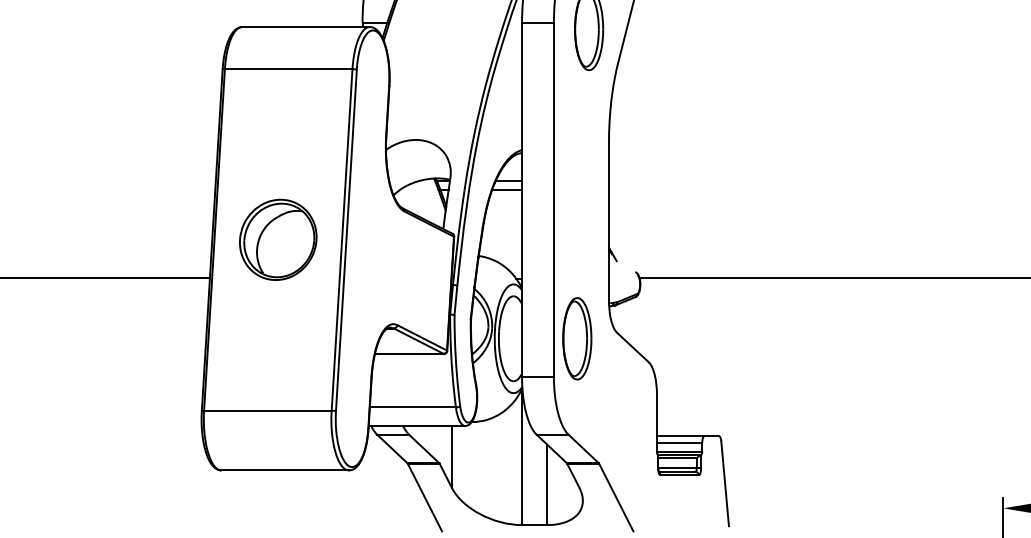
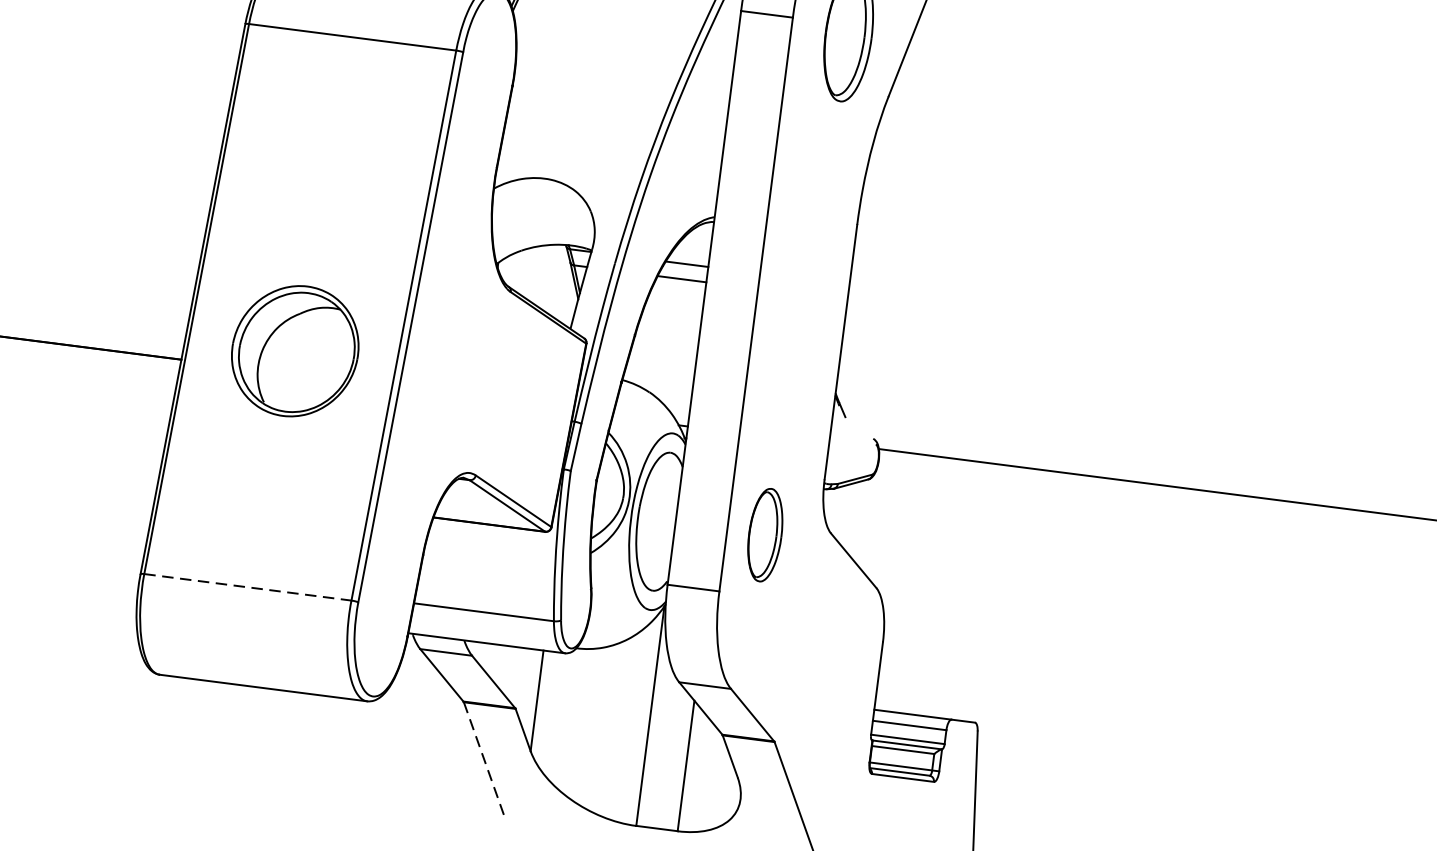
part: (278, 239) -> (295, 350), moved
part: (577, 338) -> (765, 534), size x0.7
line: (267, 410) -> (247, 587), solid -> dashed
line: (425, 497) -> (485, 761), solid -> dashed

